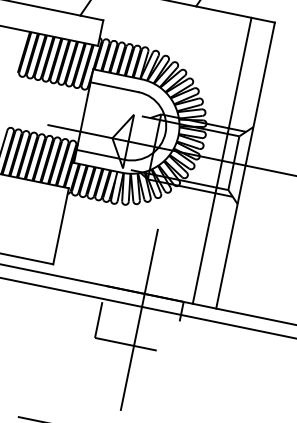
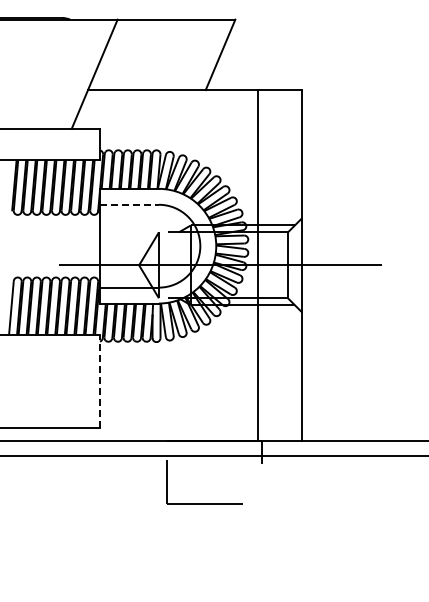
line: (114, 87) -> (129, 204), solid -> dashed
line: (222, 160) -> (257, 265), moved
line: (60, 226) -> (99, 381), solid -> dashed
line: (139, 319) -> (214, 471), removed

